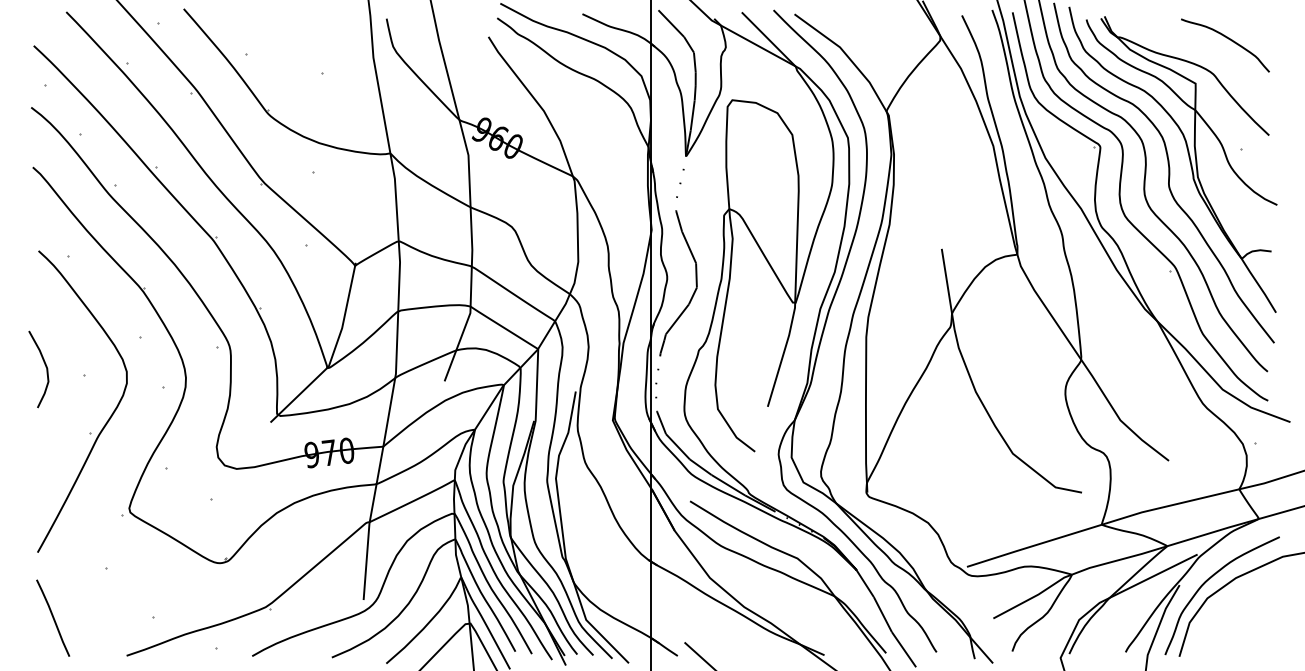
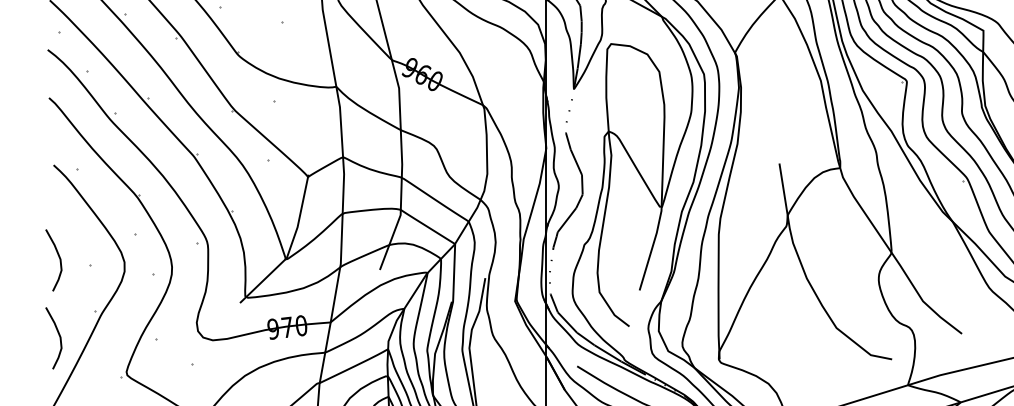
curve: (45, 464) -> (59, 336), added

